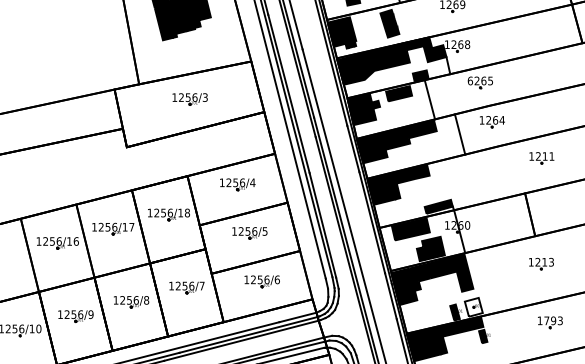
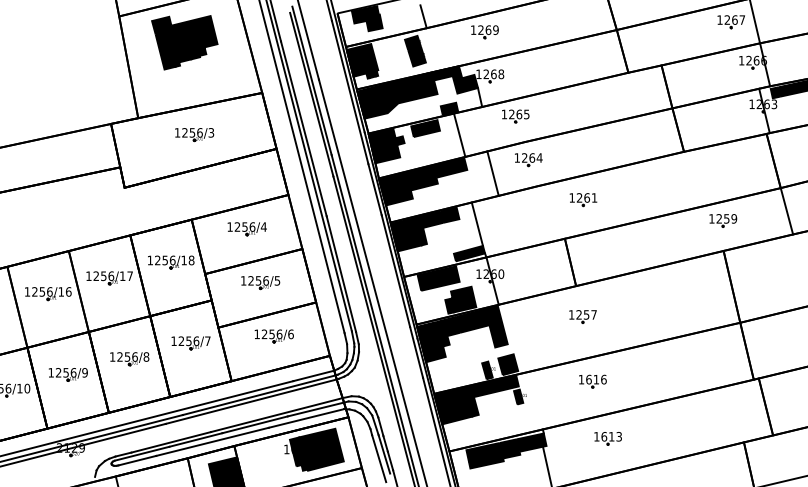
text: (470, 81) -> (504, 114), 6265 -> 1265
text: (545, 156) -> (587, 197), 1211 -> 1261
line: (445, 179) -> (476, 223), added
text: (547, 261) -> (589, 314), 1213 -> 1257
fill: (474, 307) -> (508, 364), added
text: (553, 320) -> (596, 379), 1793 -> 1616

